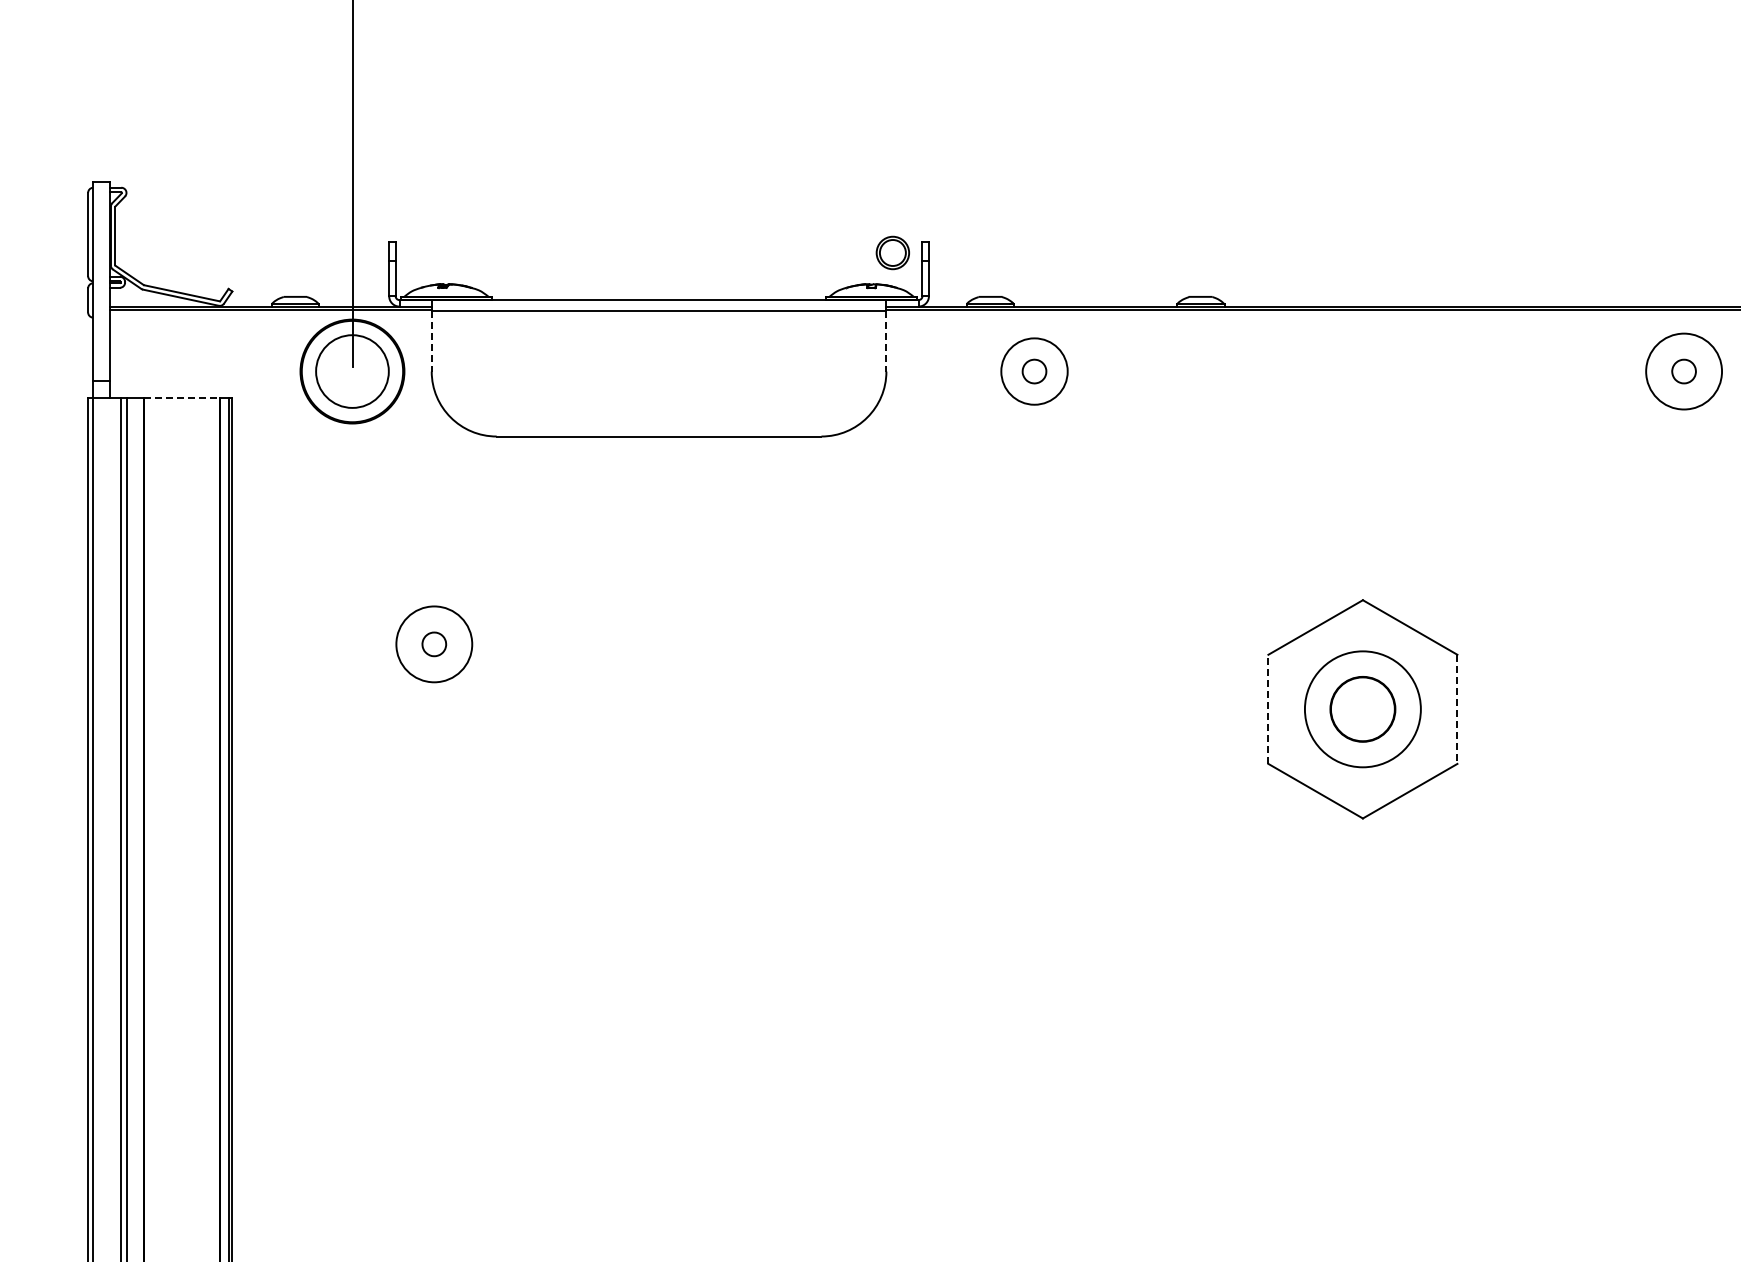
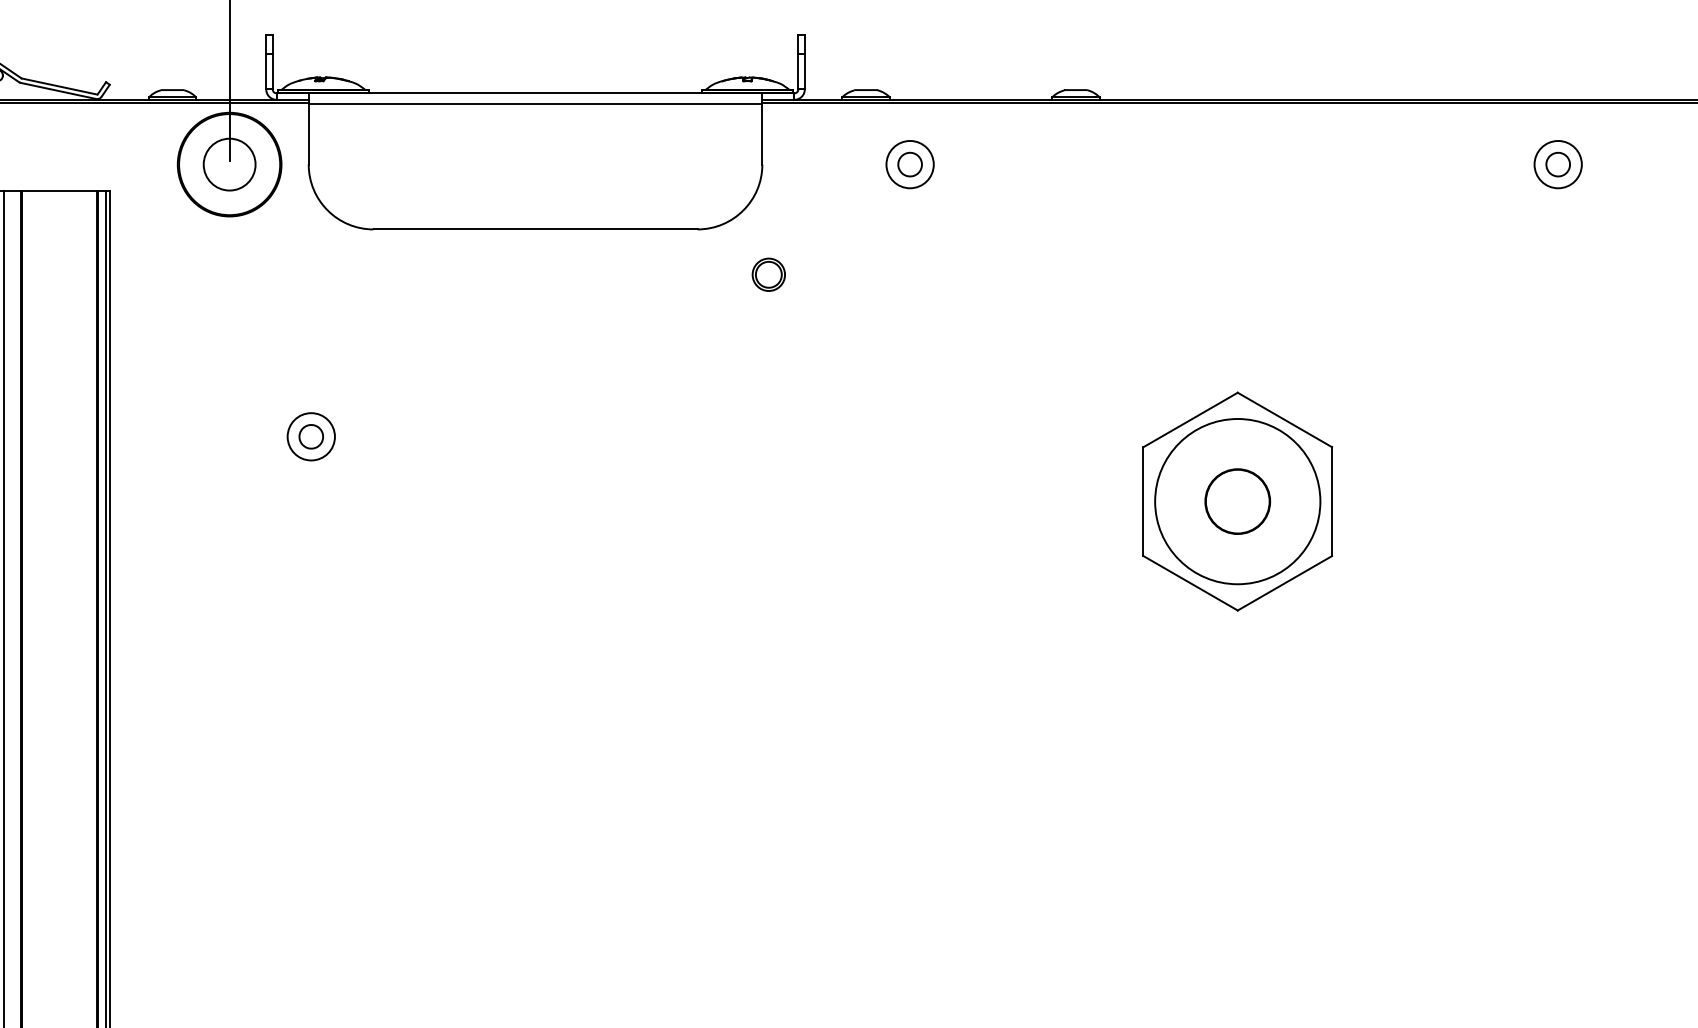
part: (892, 252) -> (768, 274), moved
line: (431, 341) -> (308, 134), dashed -> solid
line: (886, 341) -> (762, 134), dashed -> solid
circle: (352, 371) -> (229, 164), size x0.71
circle: (1034, 371) -> (910, 164), size x0.71
circle: (1683, 371) -> (1557, 164), size x0.62
line: (181, 397) -> (59, 190), dashed -> solid
circle: (434, 644) -> (311, 436), size x0.62
line: (1268, 709) -> (1143, 501), dashed -> solid
circle: (1362, 709) -> (1237, 501), size x1.43
line: (1457, 709) -> (1332, 501), dashed -> solid

